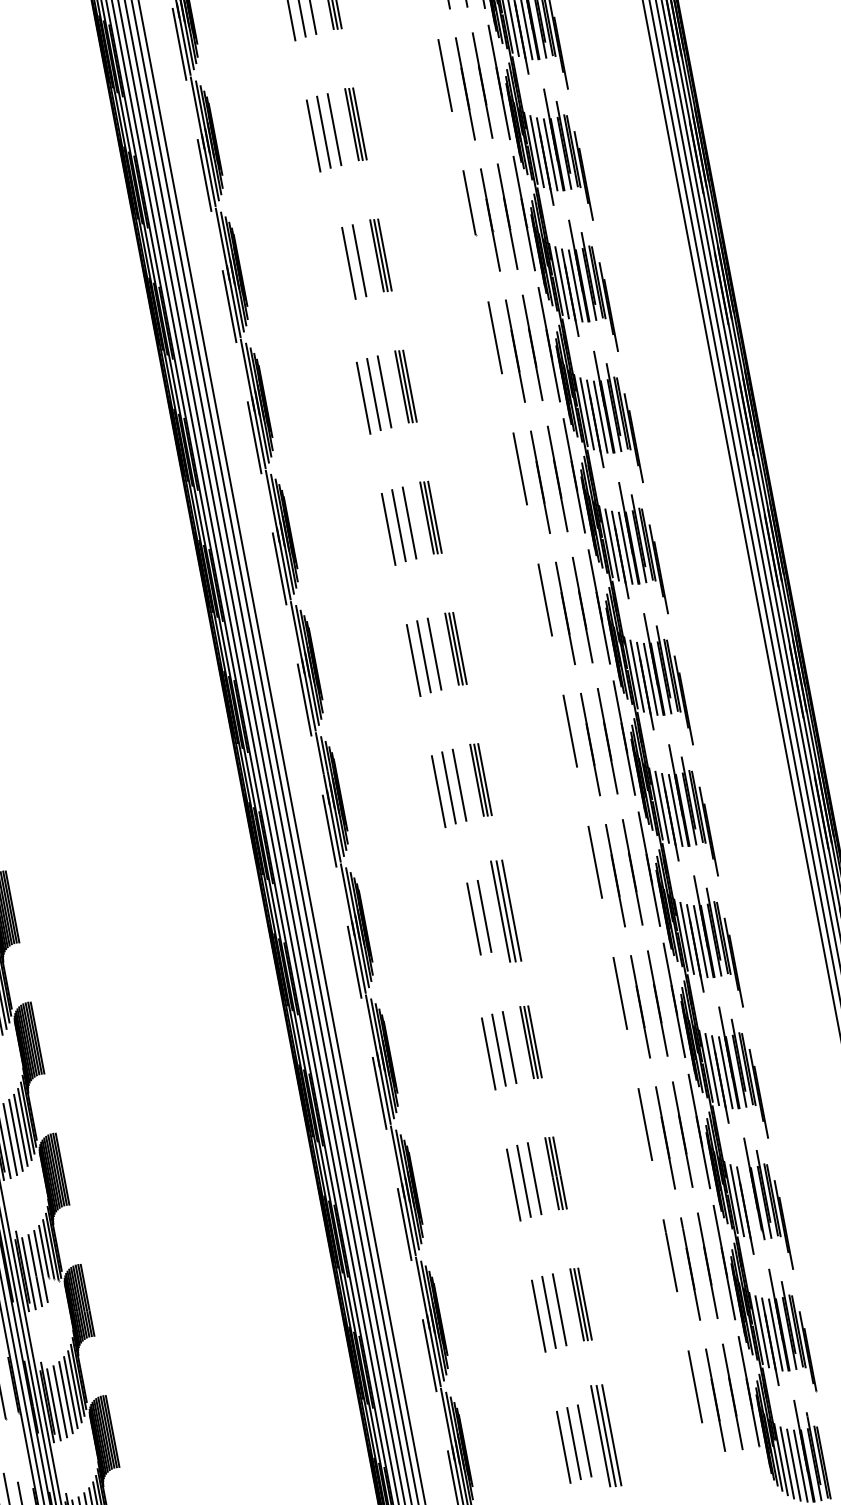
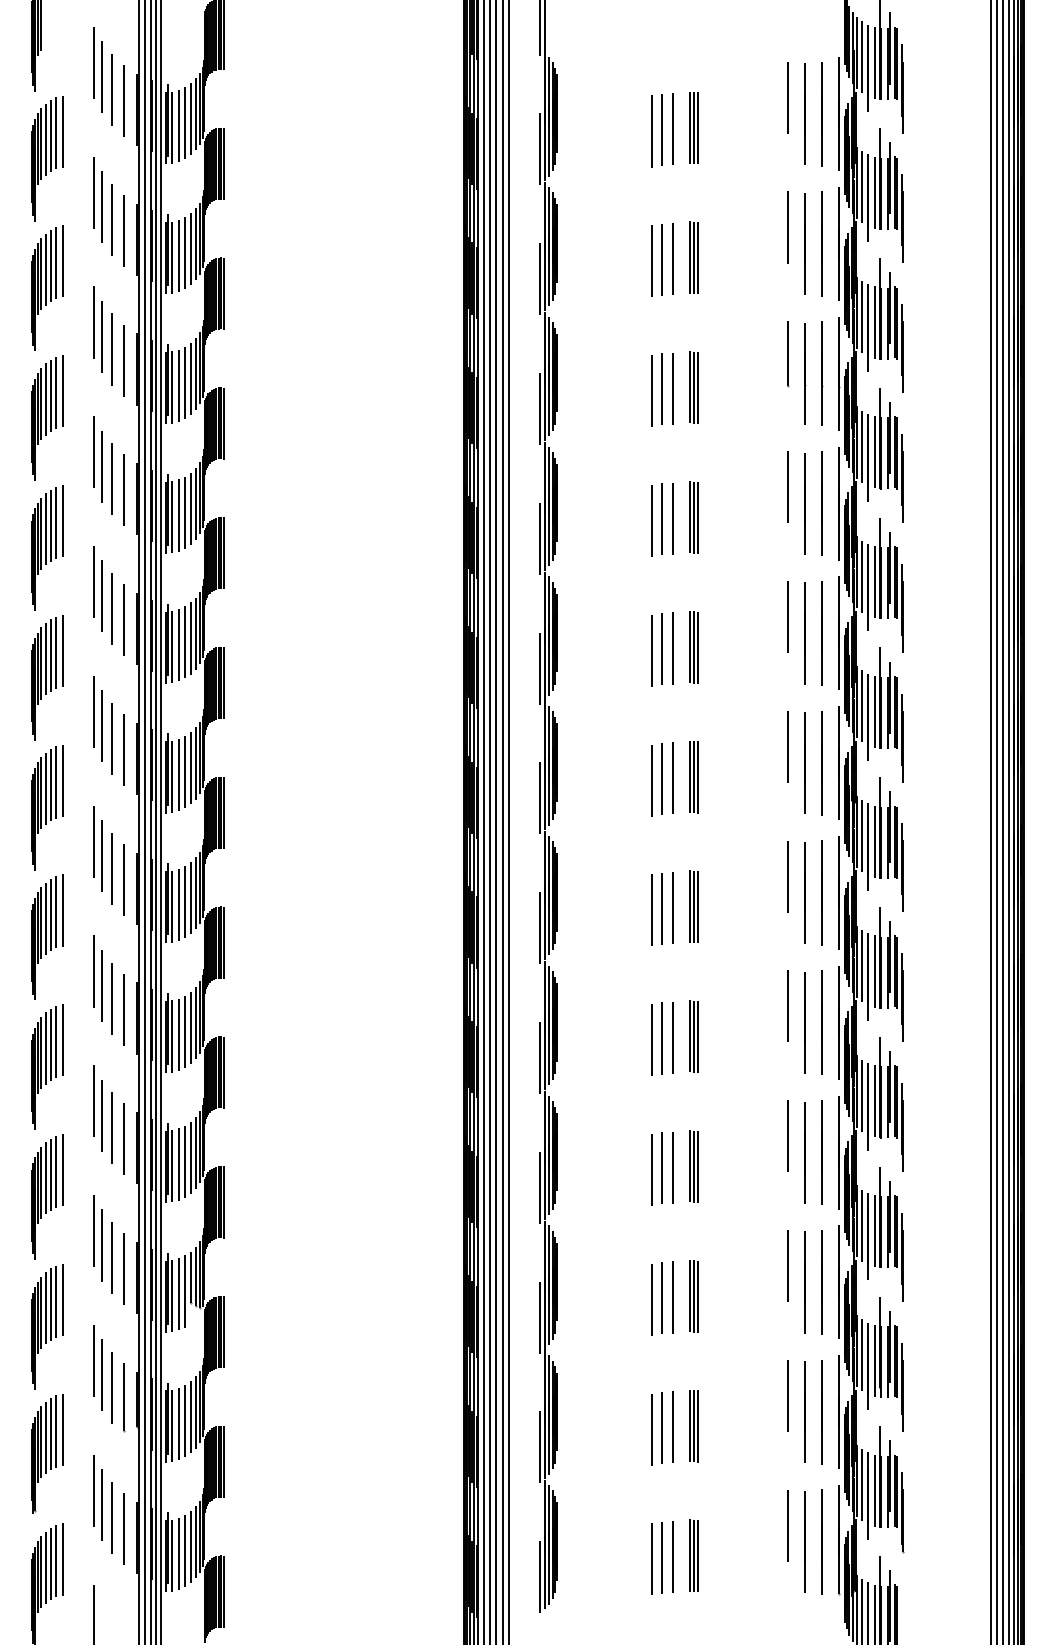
line: (338, 267) -> (651, 391), added
part: (505, 911) -> (693, 1036), size x0.71
line: (463, 923) -> (651, 1040), added
line: (750, 1203) -> (874, 1360), added
part: (605, 1435) -> (693, 1555), size x0.71

